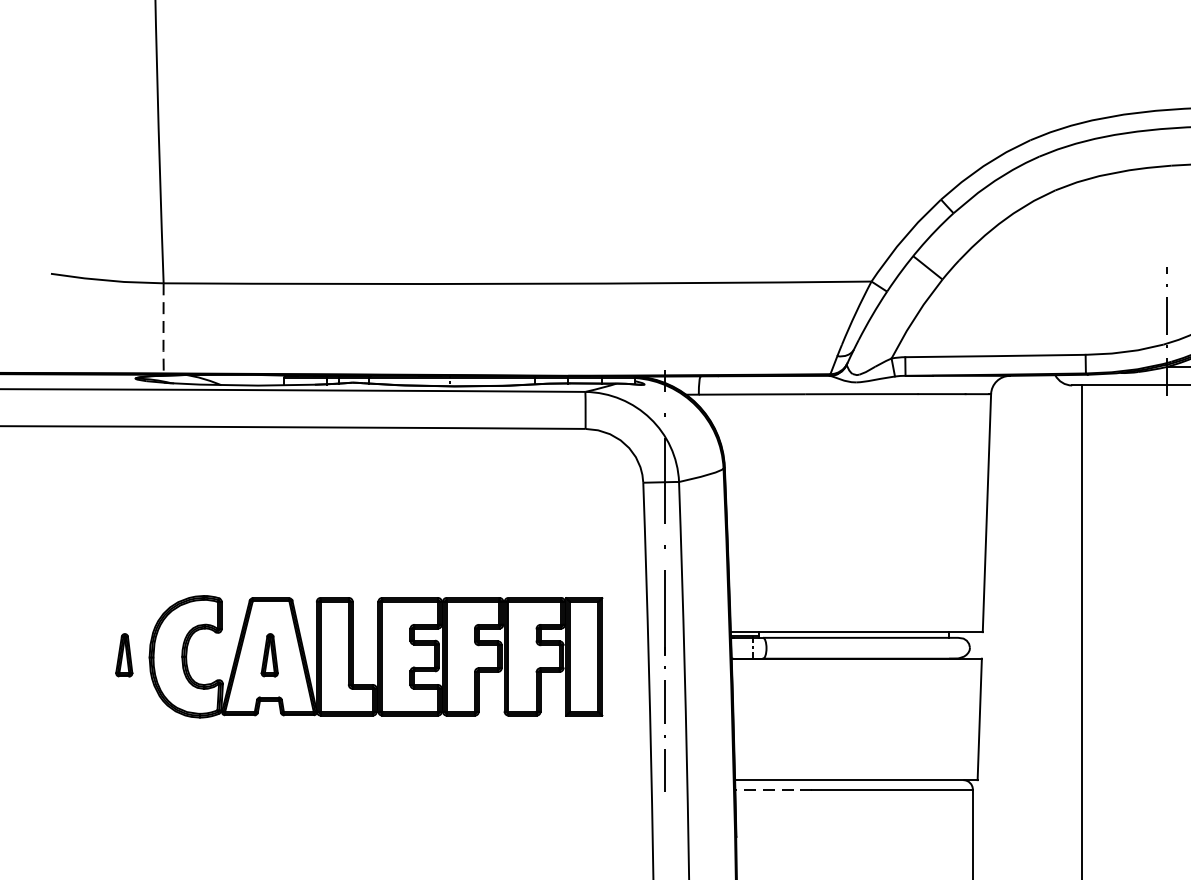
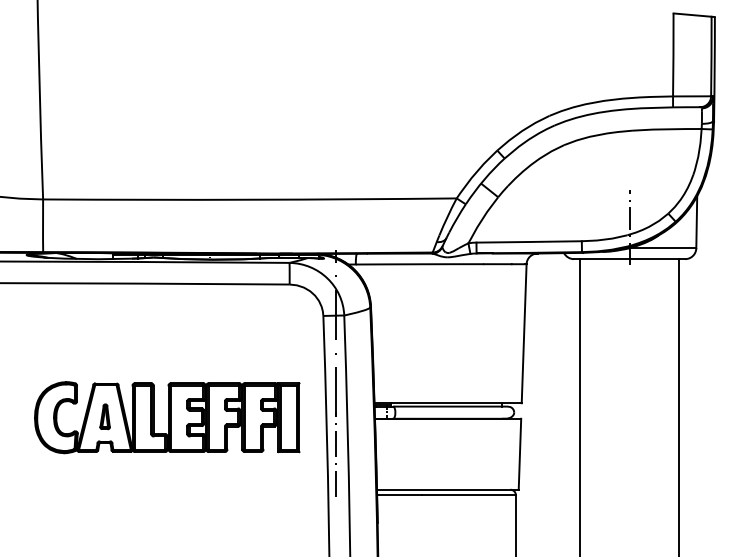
line: (164, 331) -> (43, 227), dashed -> solid
part: (123, 654) -> (19, 416), removed
line: (773, 790) -> (399, 495), dashed -> solid

